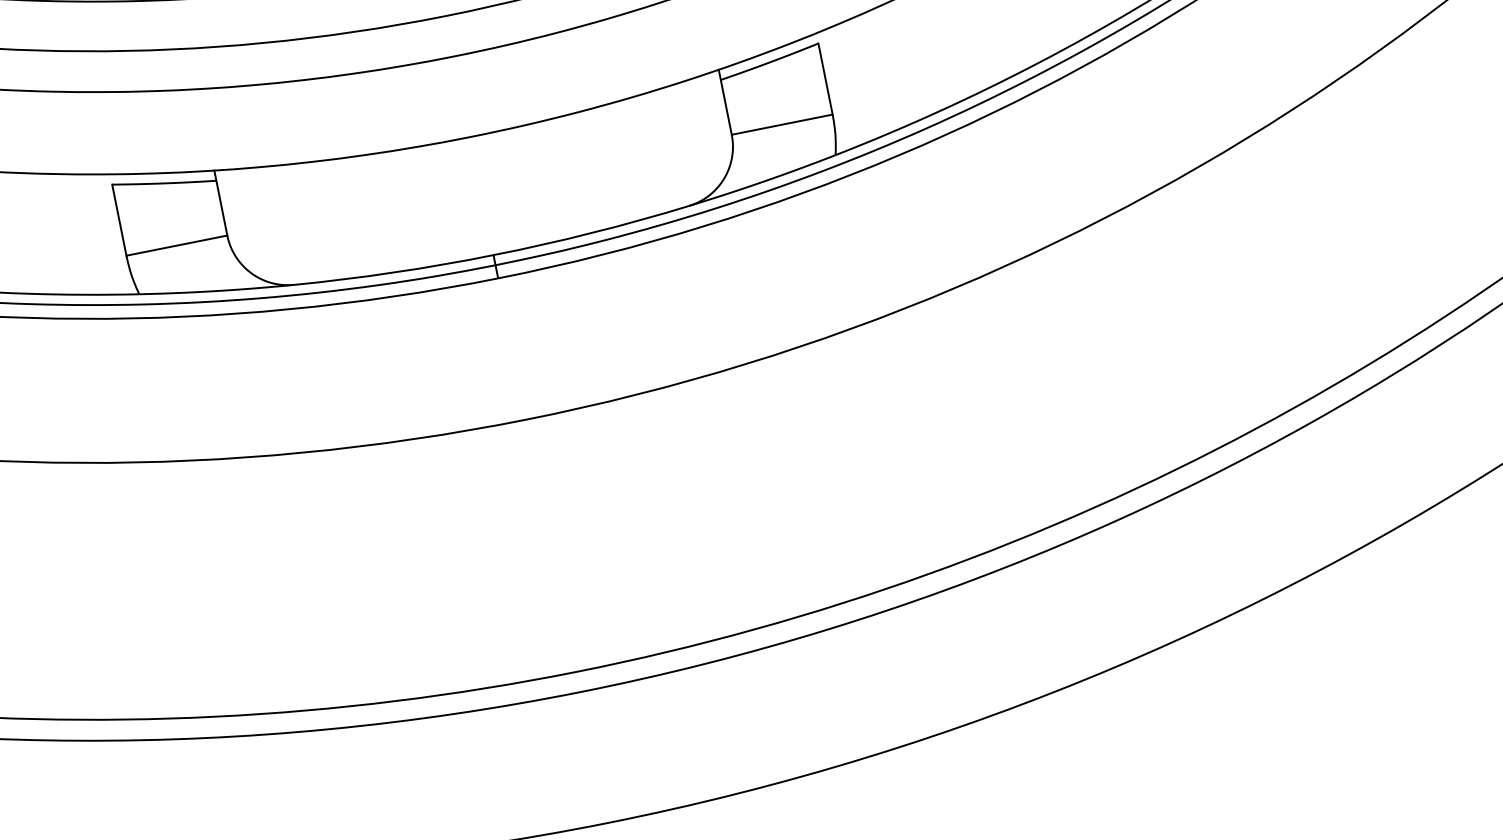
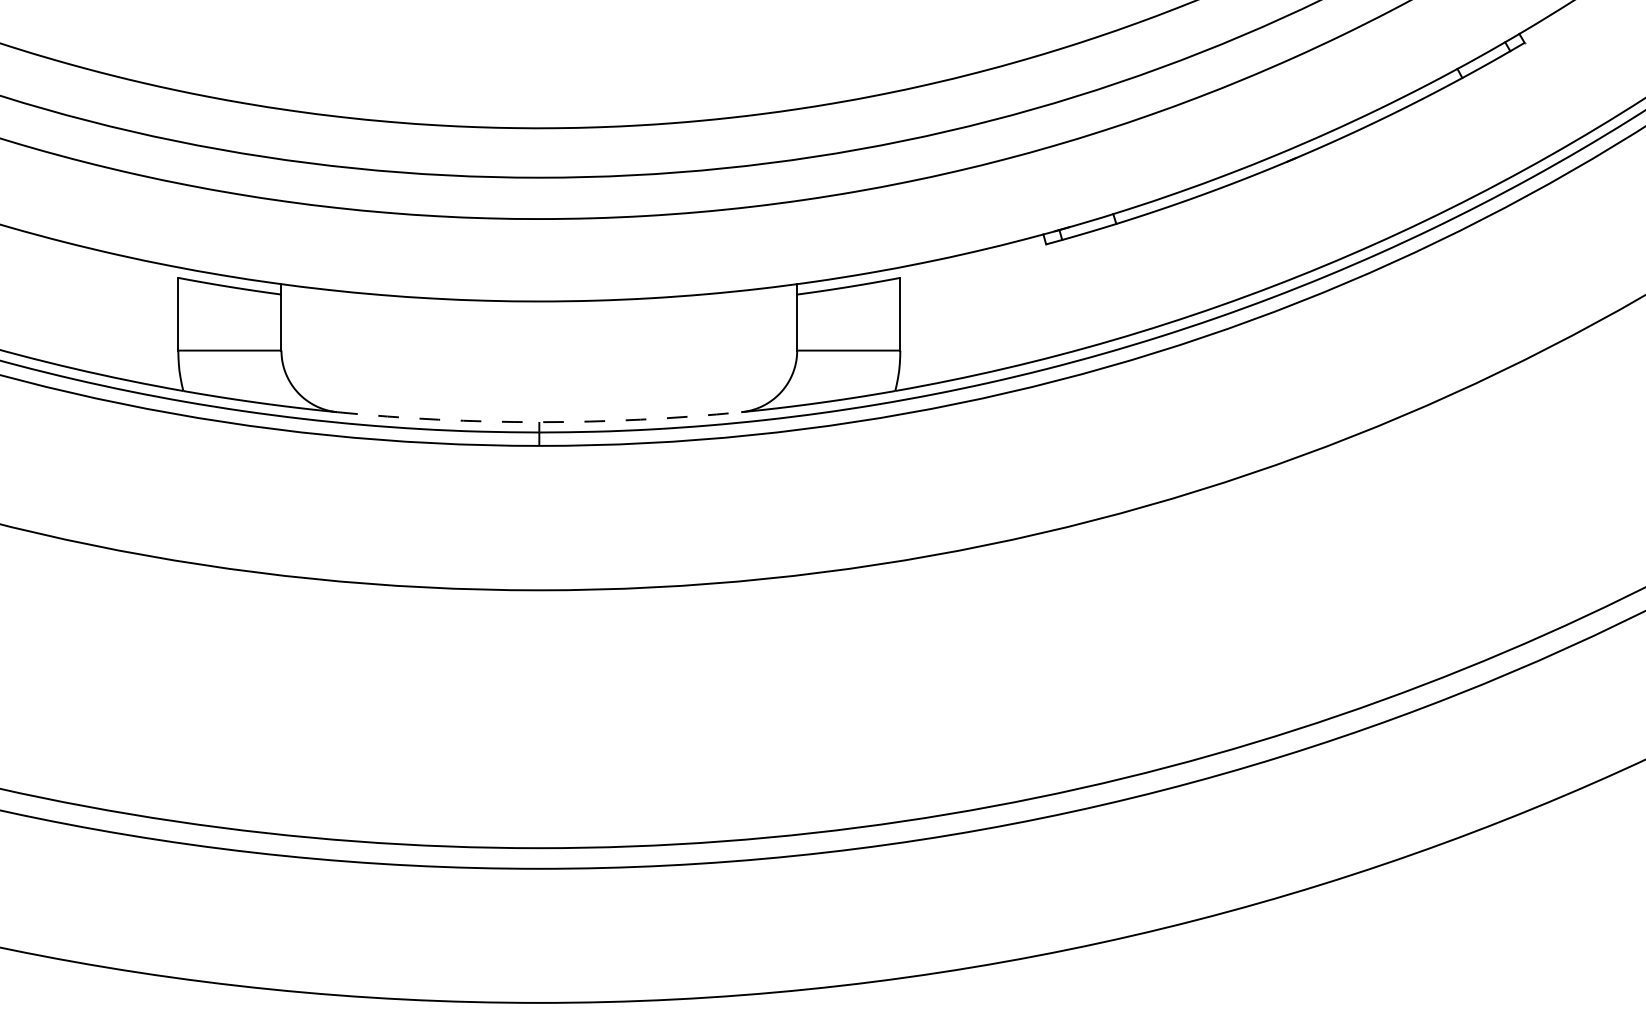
arc: (493, 255) -> (539, 422), solid -> dashed

